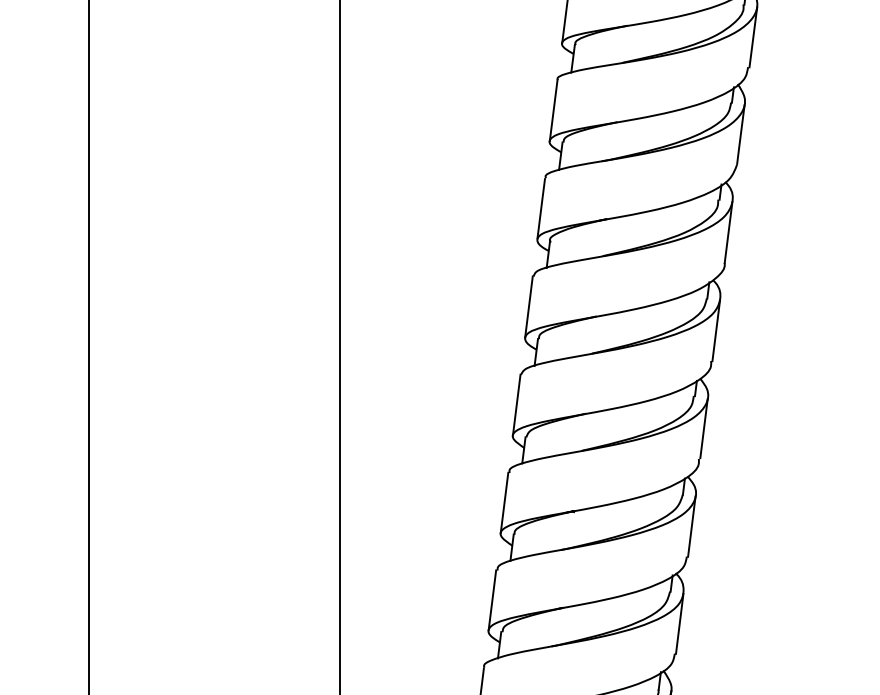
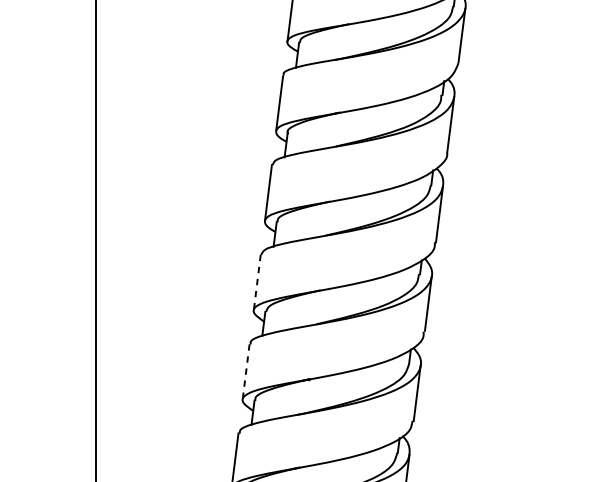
line: (516, 405) -> (257, 282), solid -> dashed
line: (504, 503) -> (246, 372), solid -> dashed

